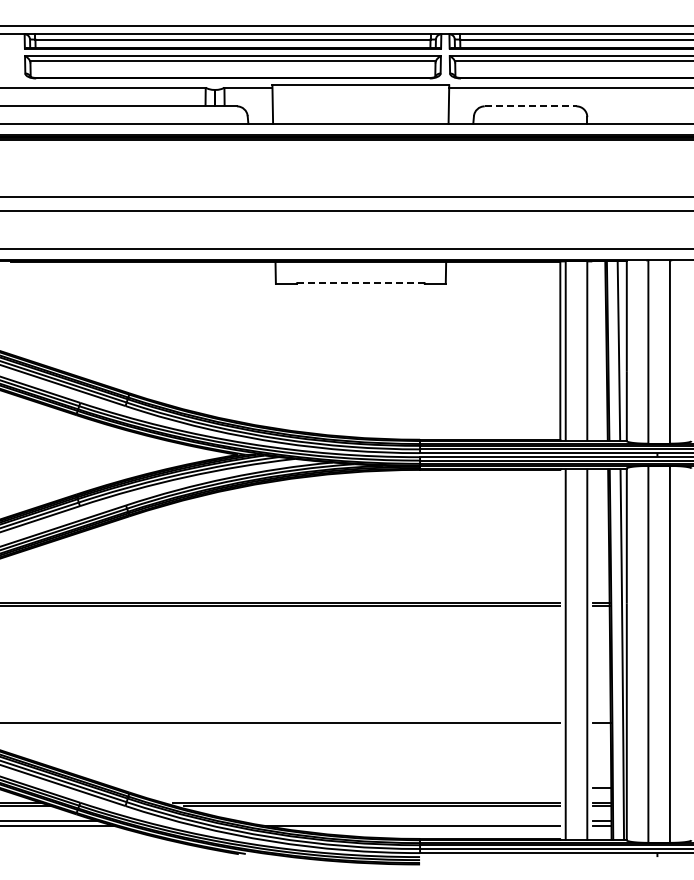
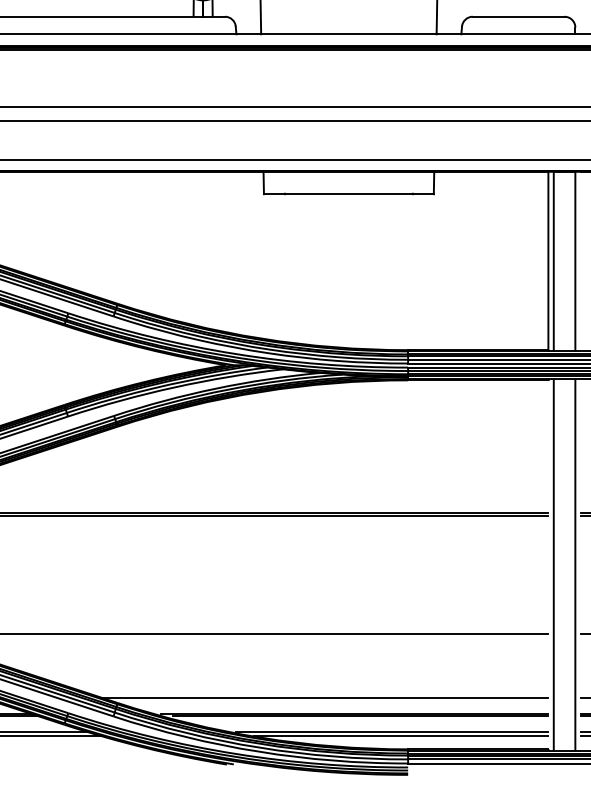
line: (530, 106) -> (518, 16), dashed -> solid
line: (360, 283) -> (348, 193), dashed -> solid
line: (337, 787) -> (325, 697), added
line: (403, 821) -> (391, 731), added

